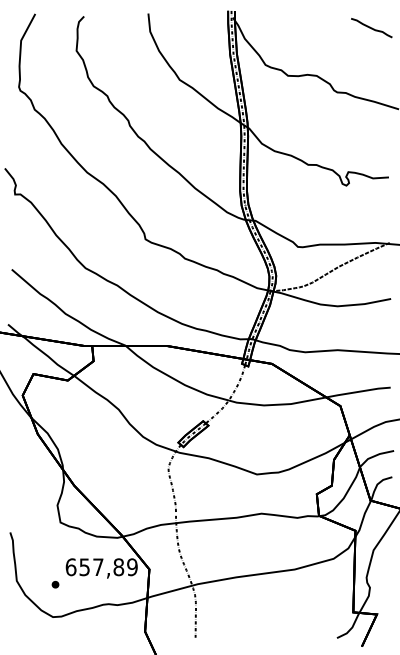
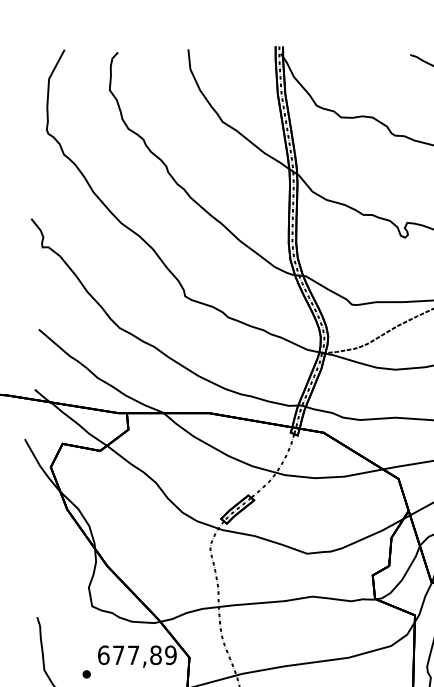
text: (84, 567) -> (118, 655), 657,89 -> 677,89

